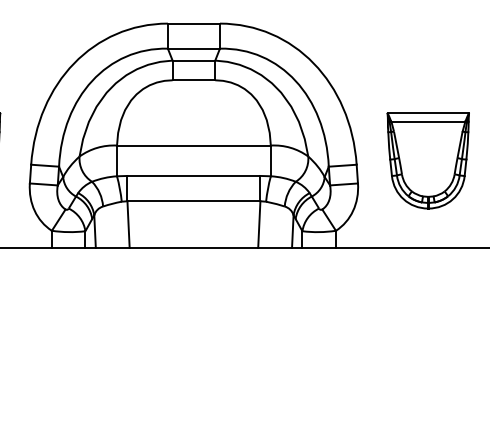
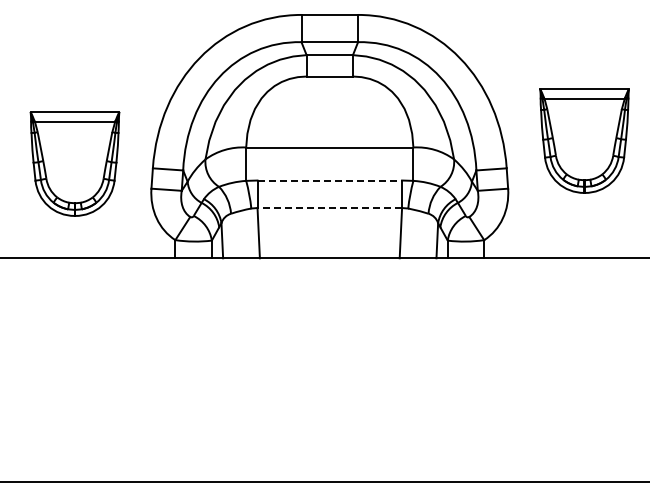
part: (428, 160) -> (584, 140), moved
line: (194, 175) -> (330, 180), solid -> dashed
line: (193, 201) -> (329, 208), solid -> dashed

